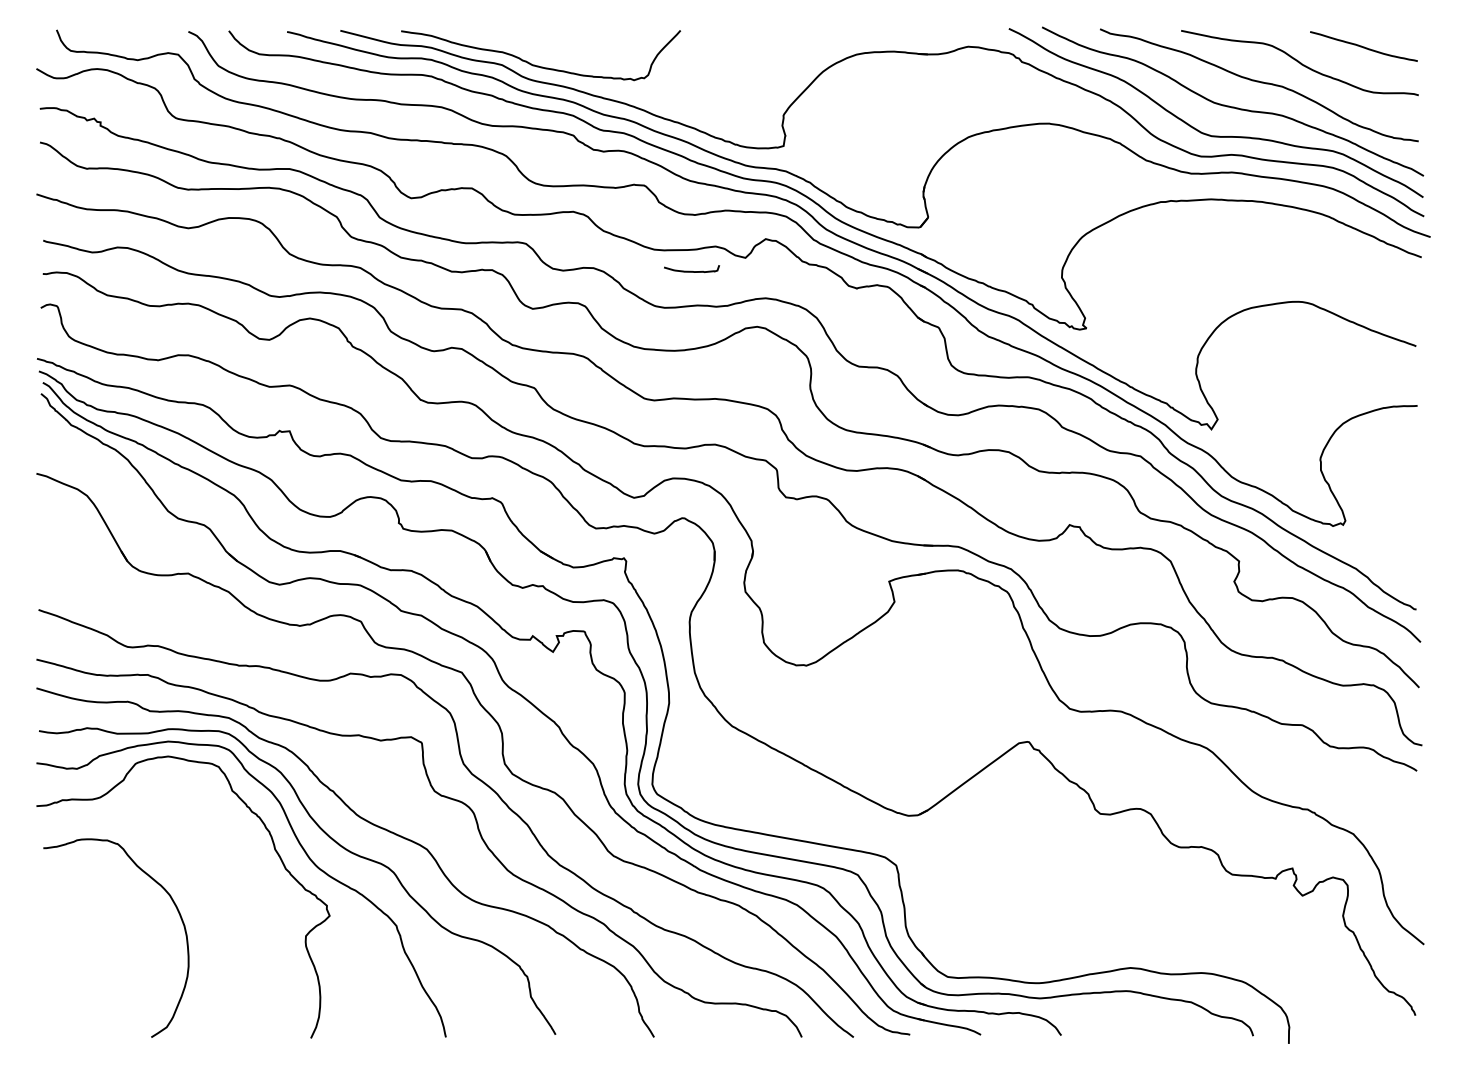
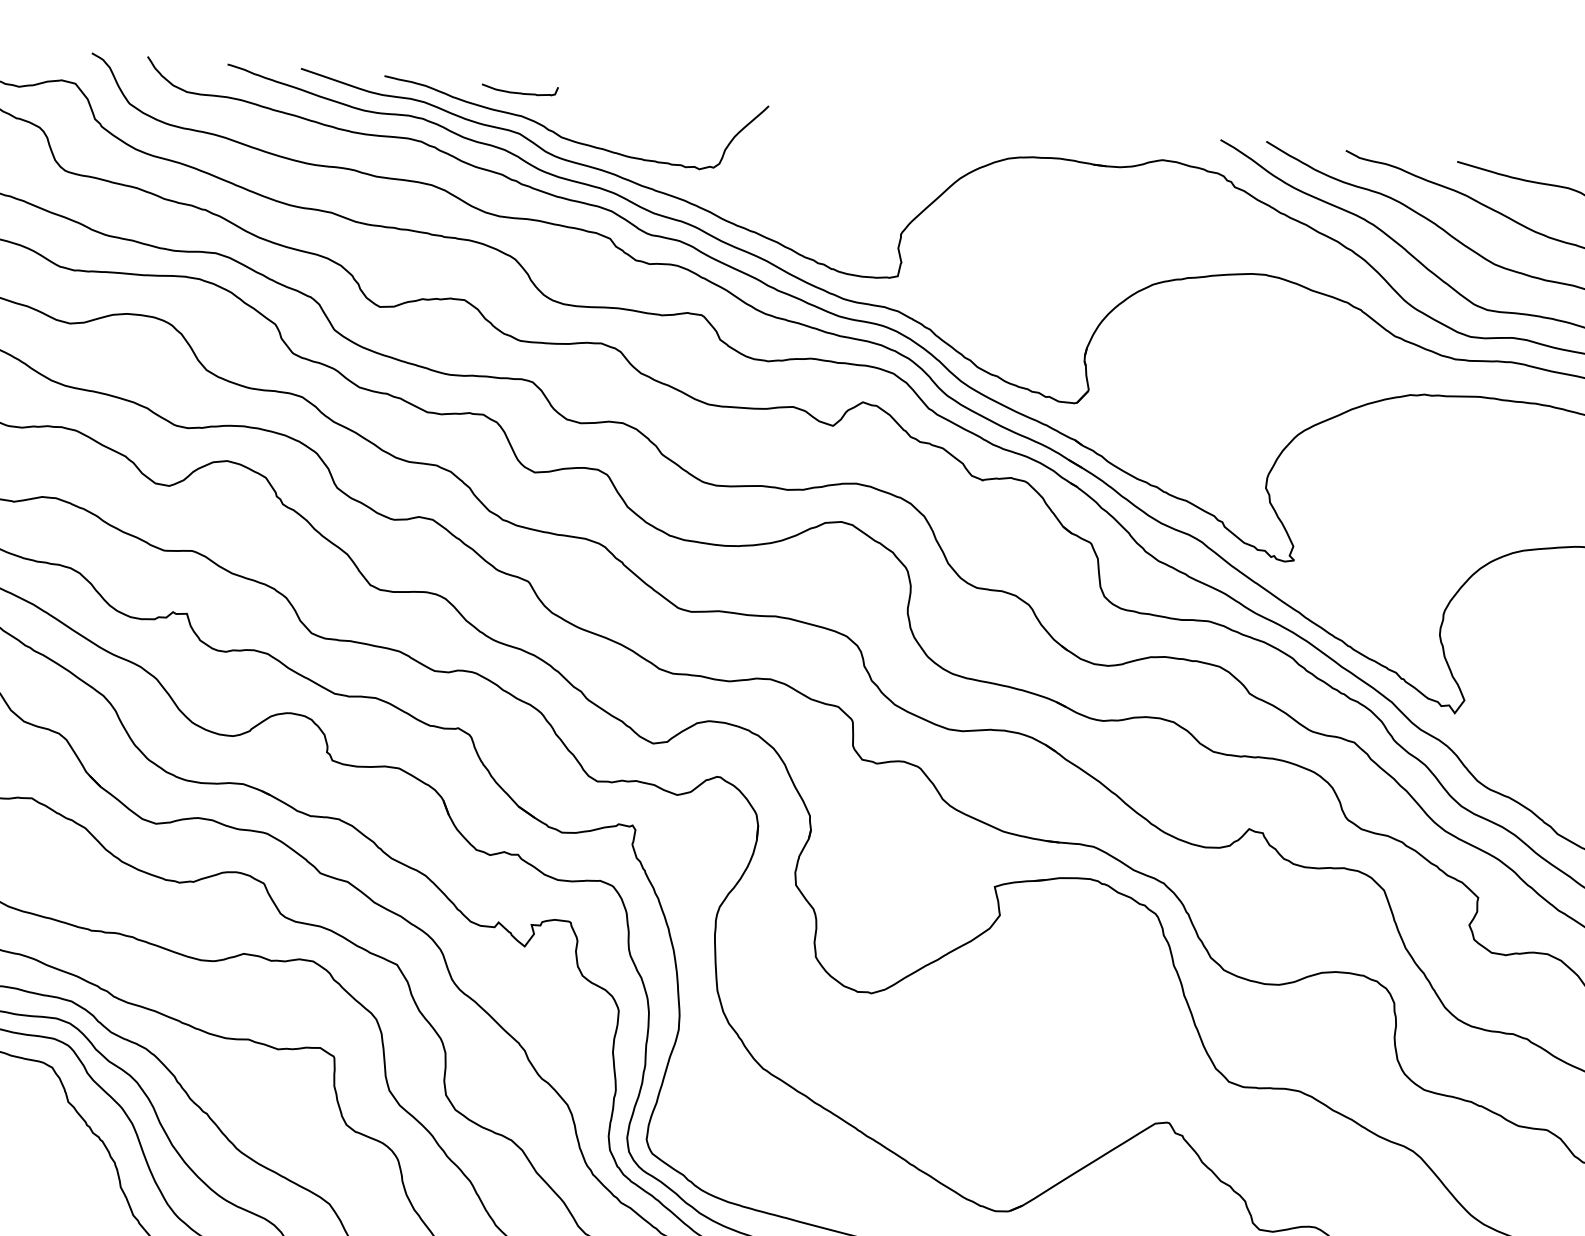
curve: (691, 270) -> (519, 91), moved

